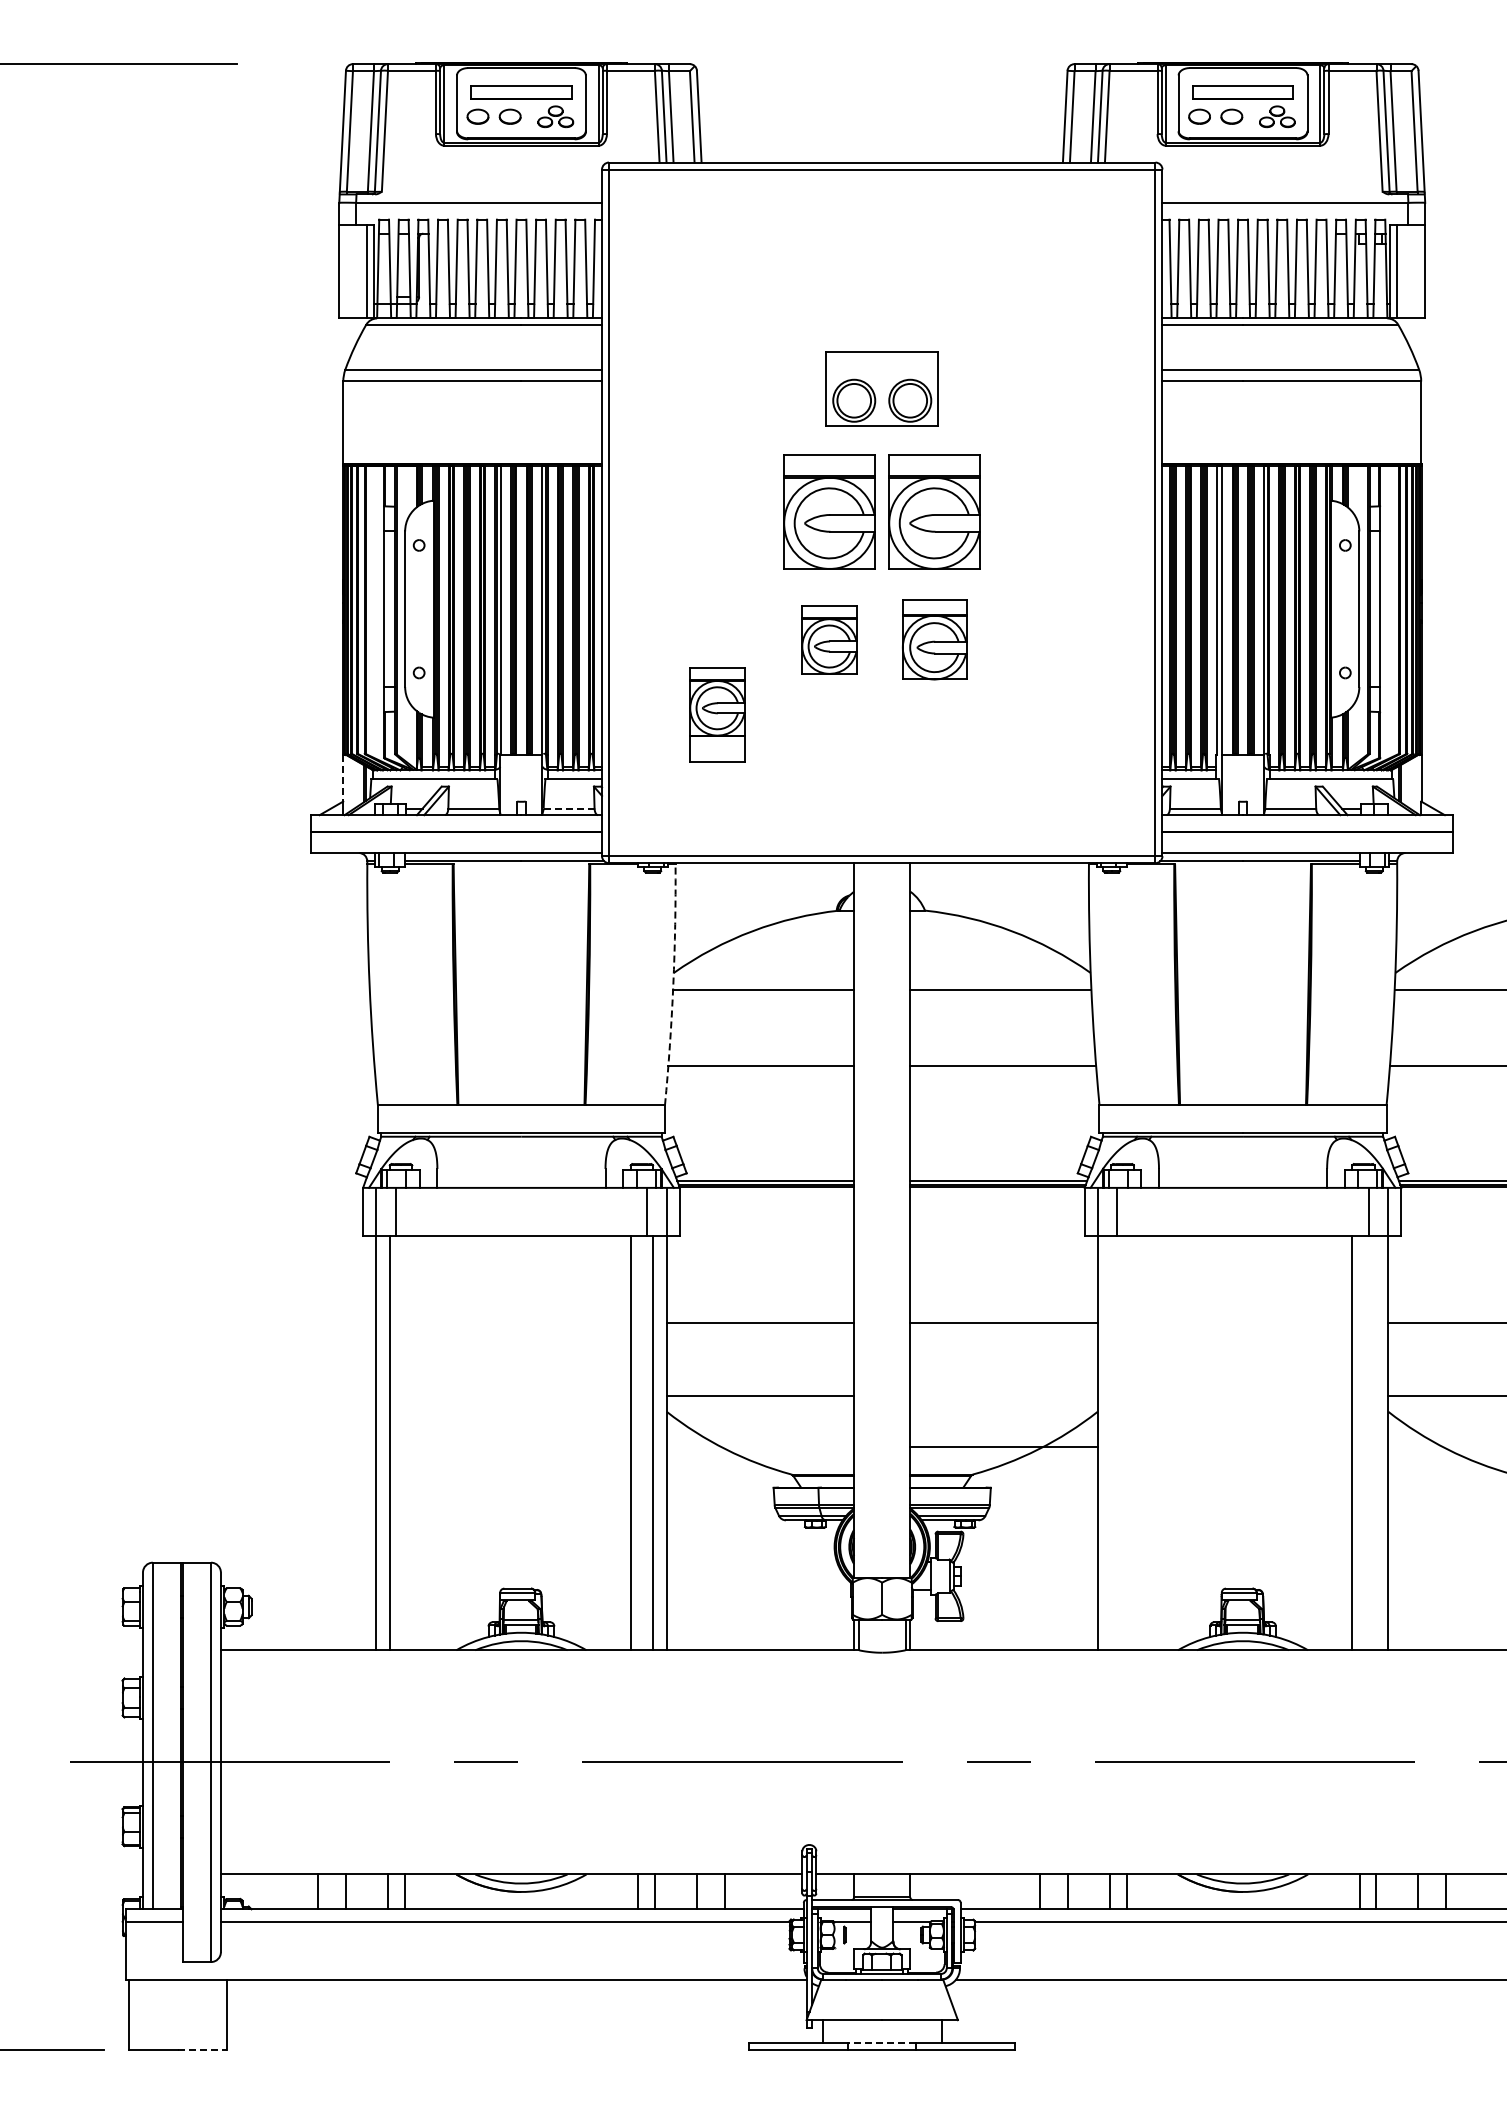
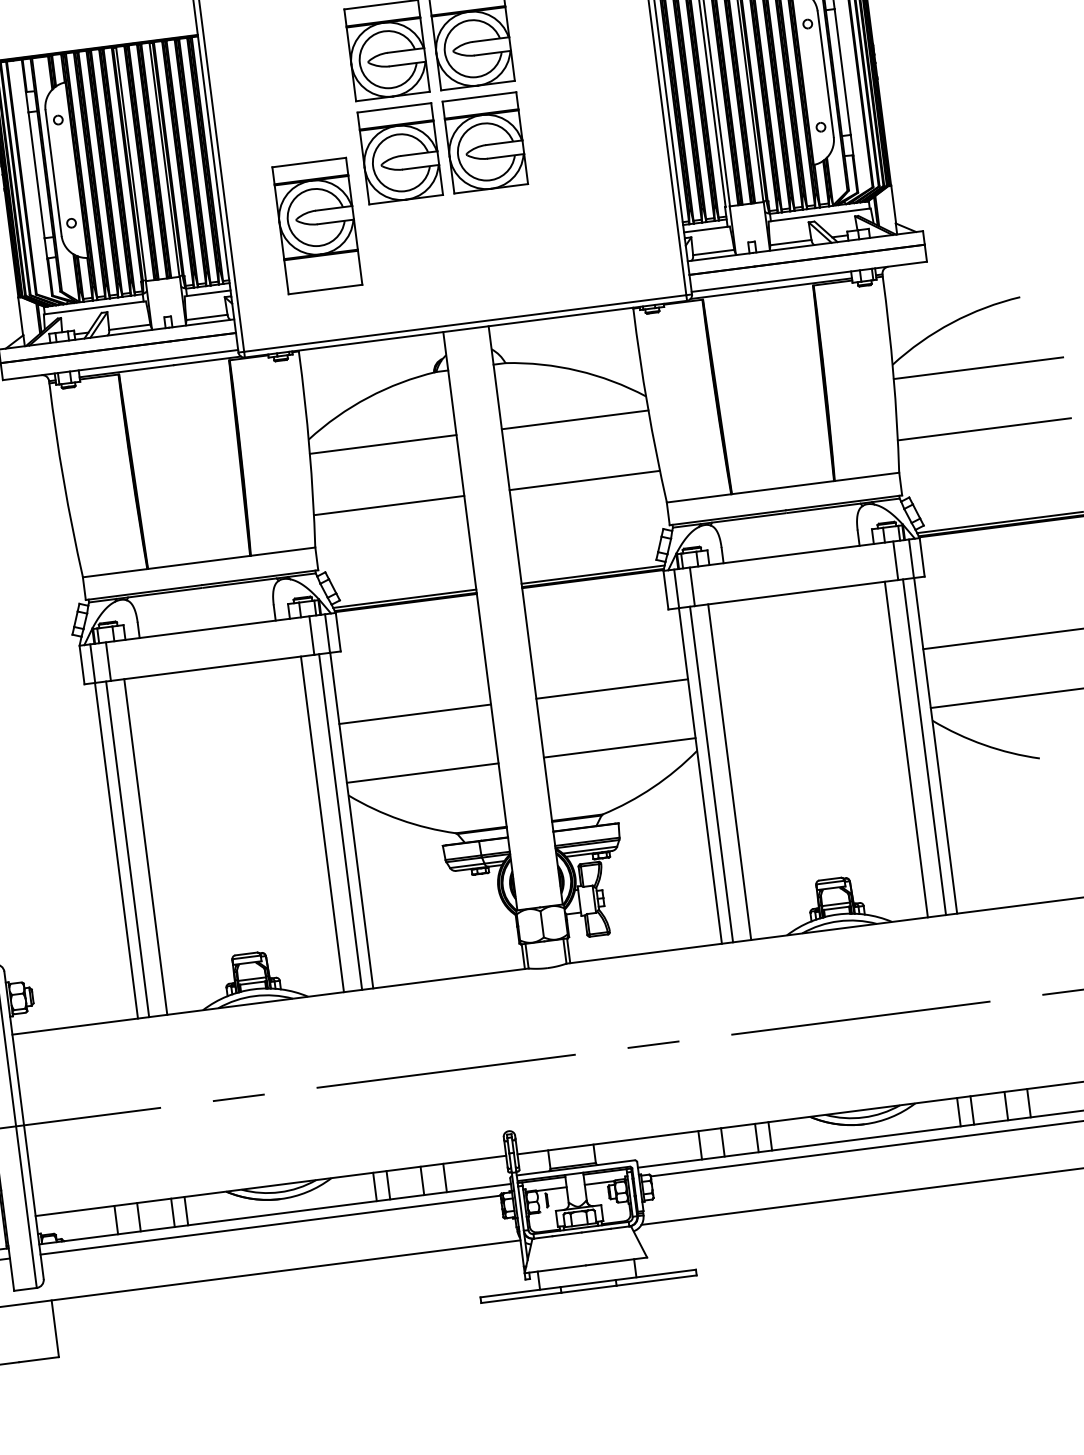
part: (829, 639) -> (400, 153), size x1.67
part: (934, 639) -> (485, 142), size x1.43
part: (717, 714) -> (317, 225), size x1.67
line: (342, 778) -> (20, 316), dashed -> solid
line: (569, 808) -> (207, 317), dashed -> solid
arc: (673, 984) -> (309, 448), dashed -> solid
line: (412, 1442) -> (145, 846), added
line: (1111, 1442) -> (711, 774), added
line: (1133, 1442) -> (729, 771), added
line: (1374, 1442) -> (924, 746), added
line: (1003, 1447) -> (619, 748), moved
line: (881, 2042) -> (587, 1283), dashed -> solid
line: (202, 2049) -> (38, 1359), dashed -> solid

